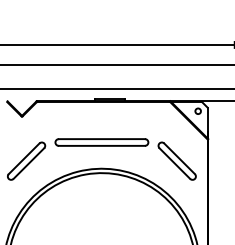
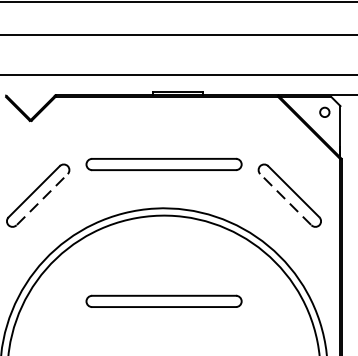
line: (29, 163) -> (43, 199), solid -> dashed
line: (174, 163) -> (285, 199), solid -> dashed
part: (101, 224) -> (163, 301), added

